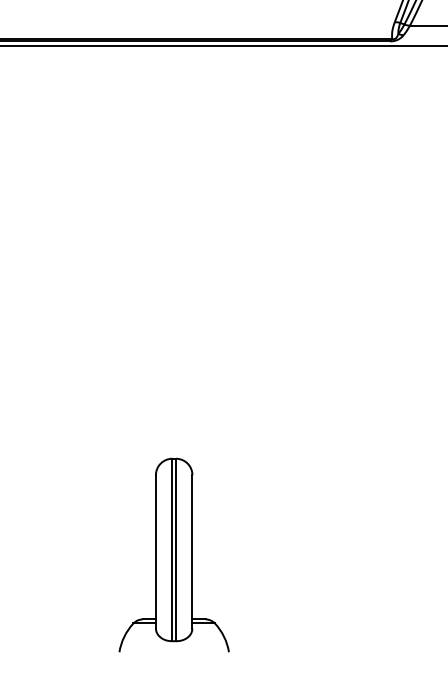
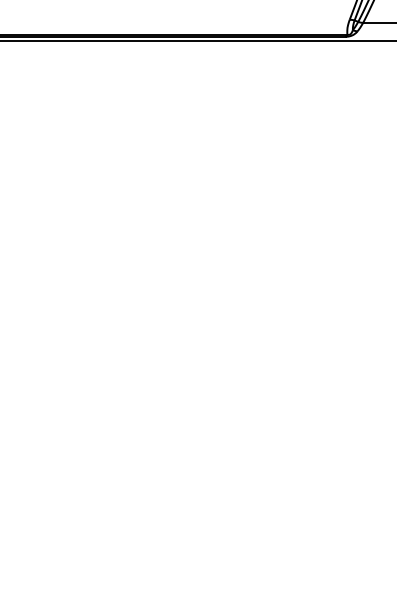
part: (174, 554) -> (154, 491), removed

